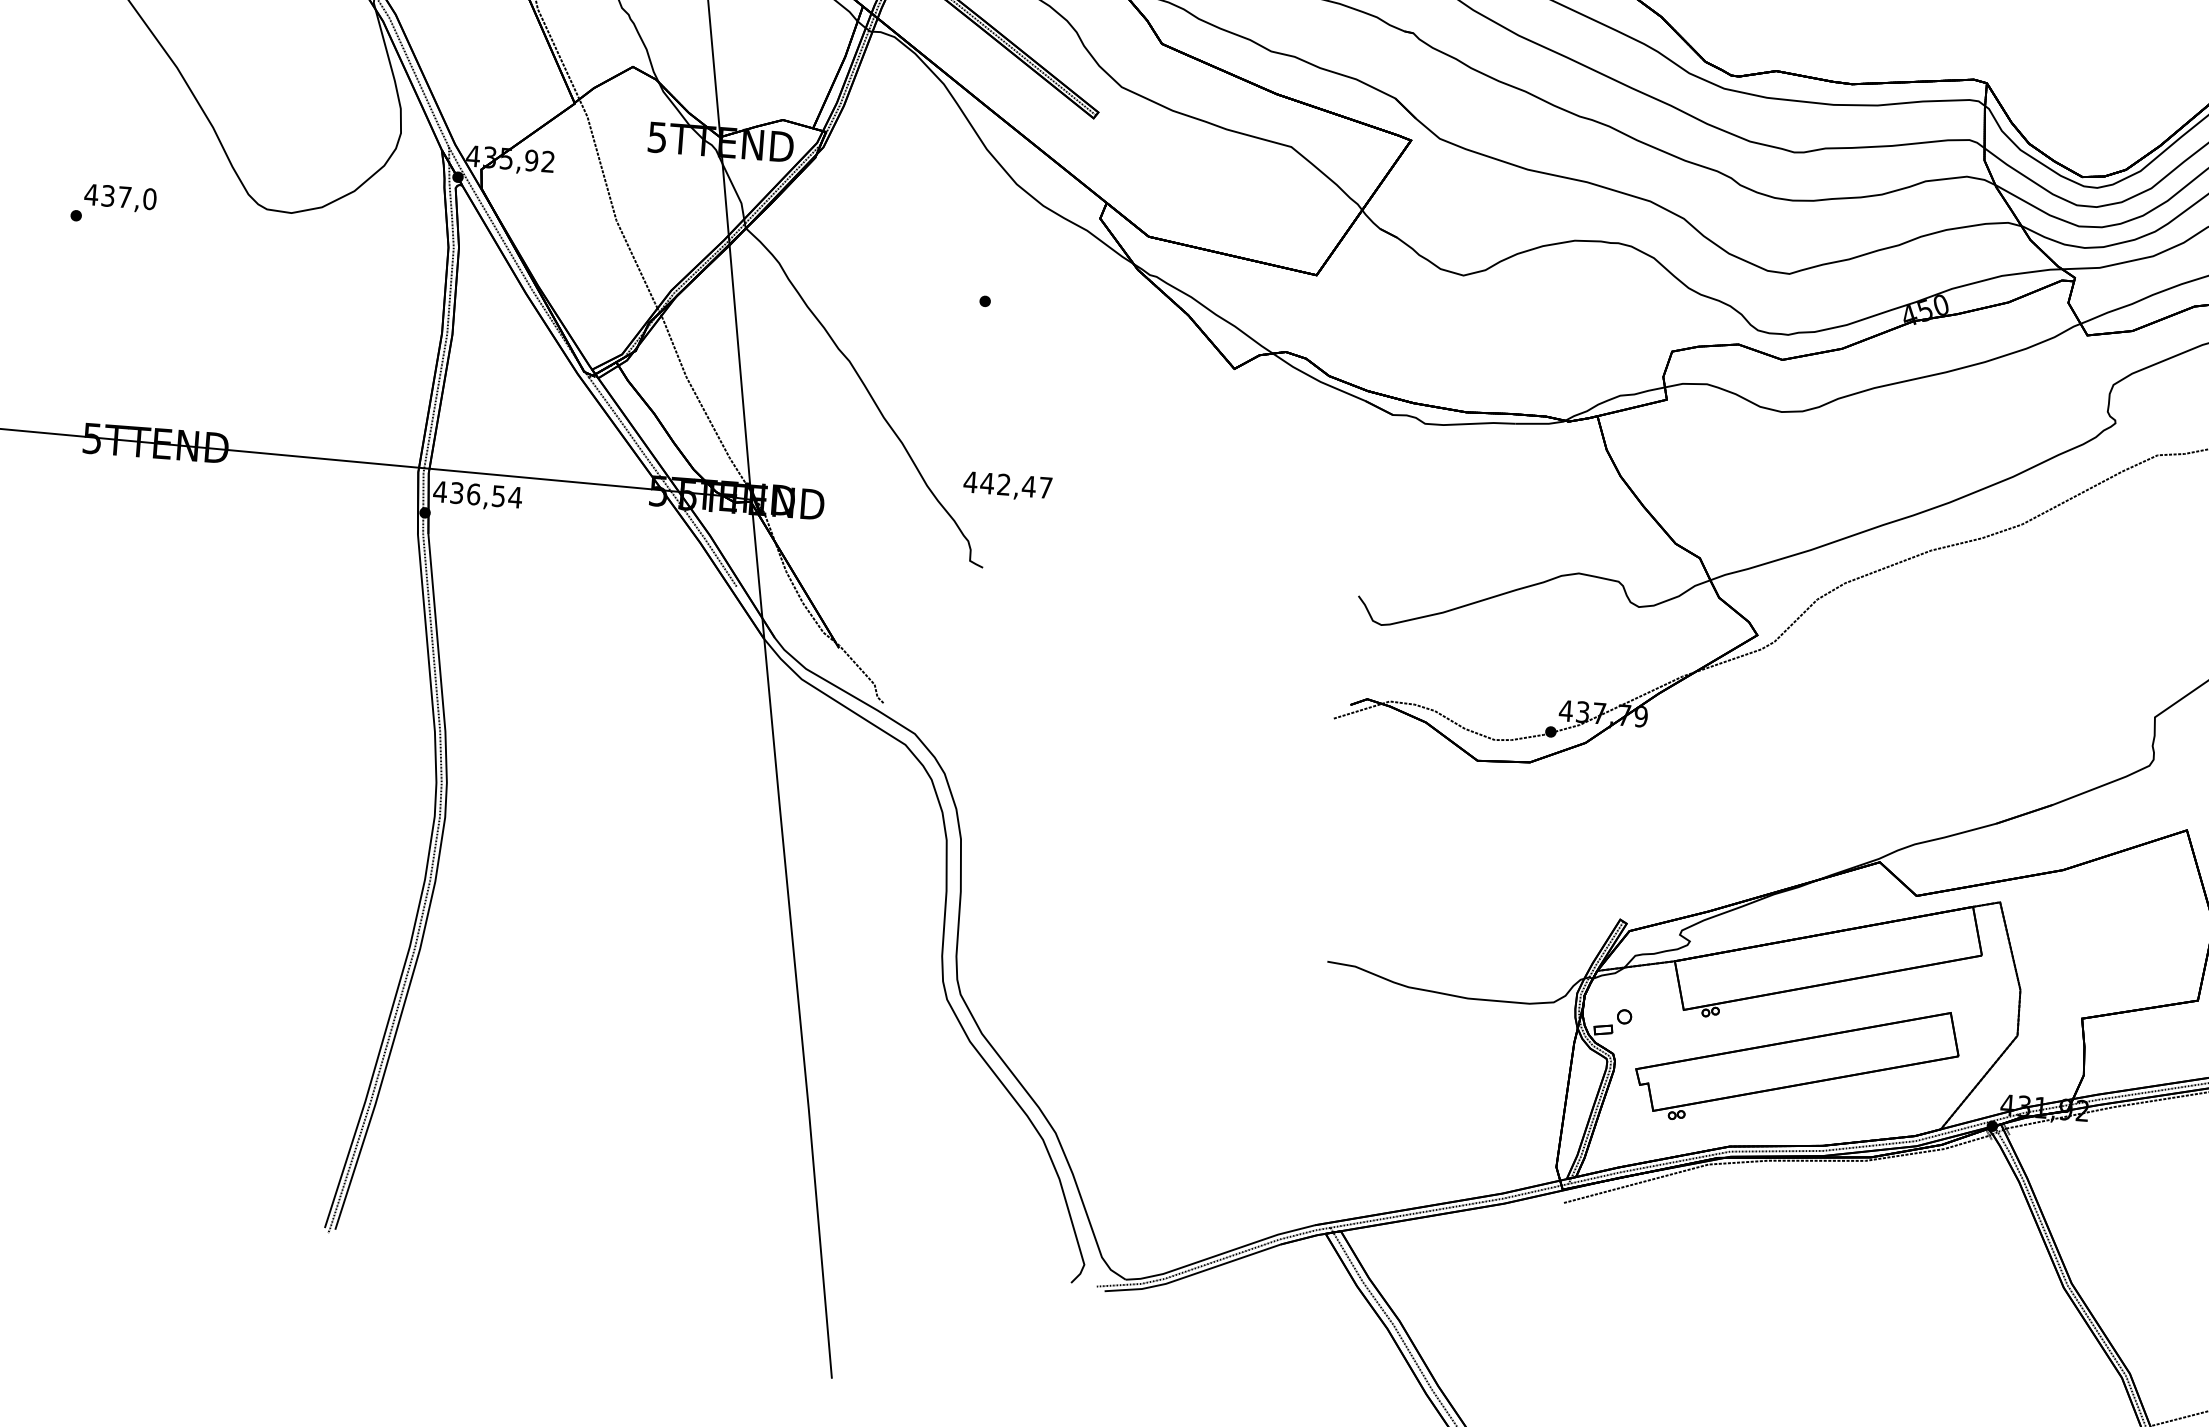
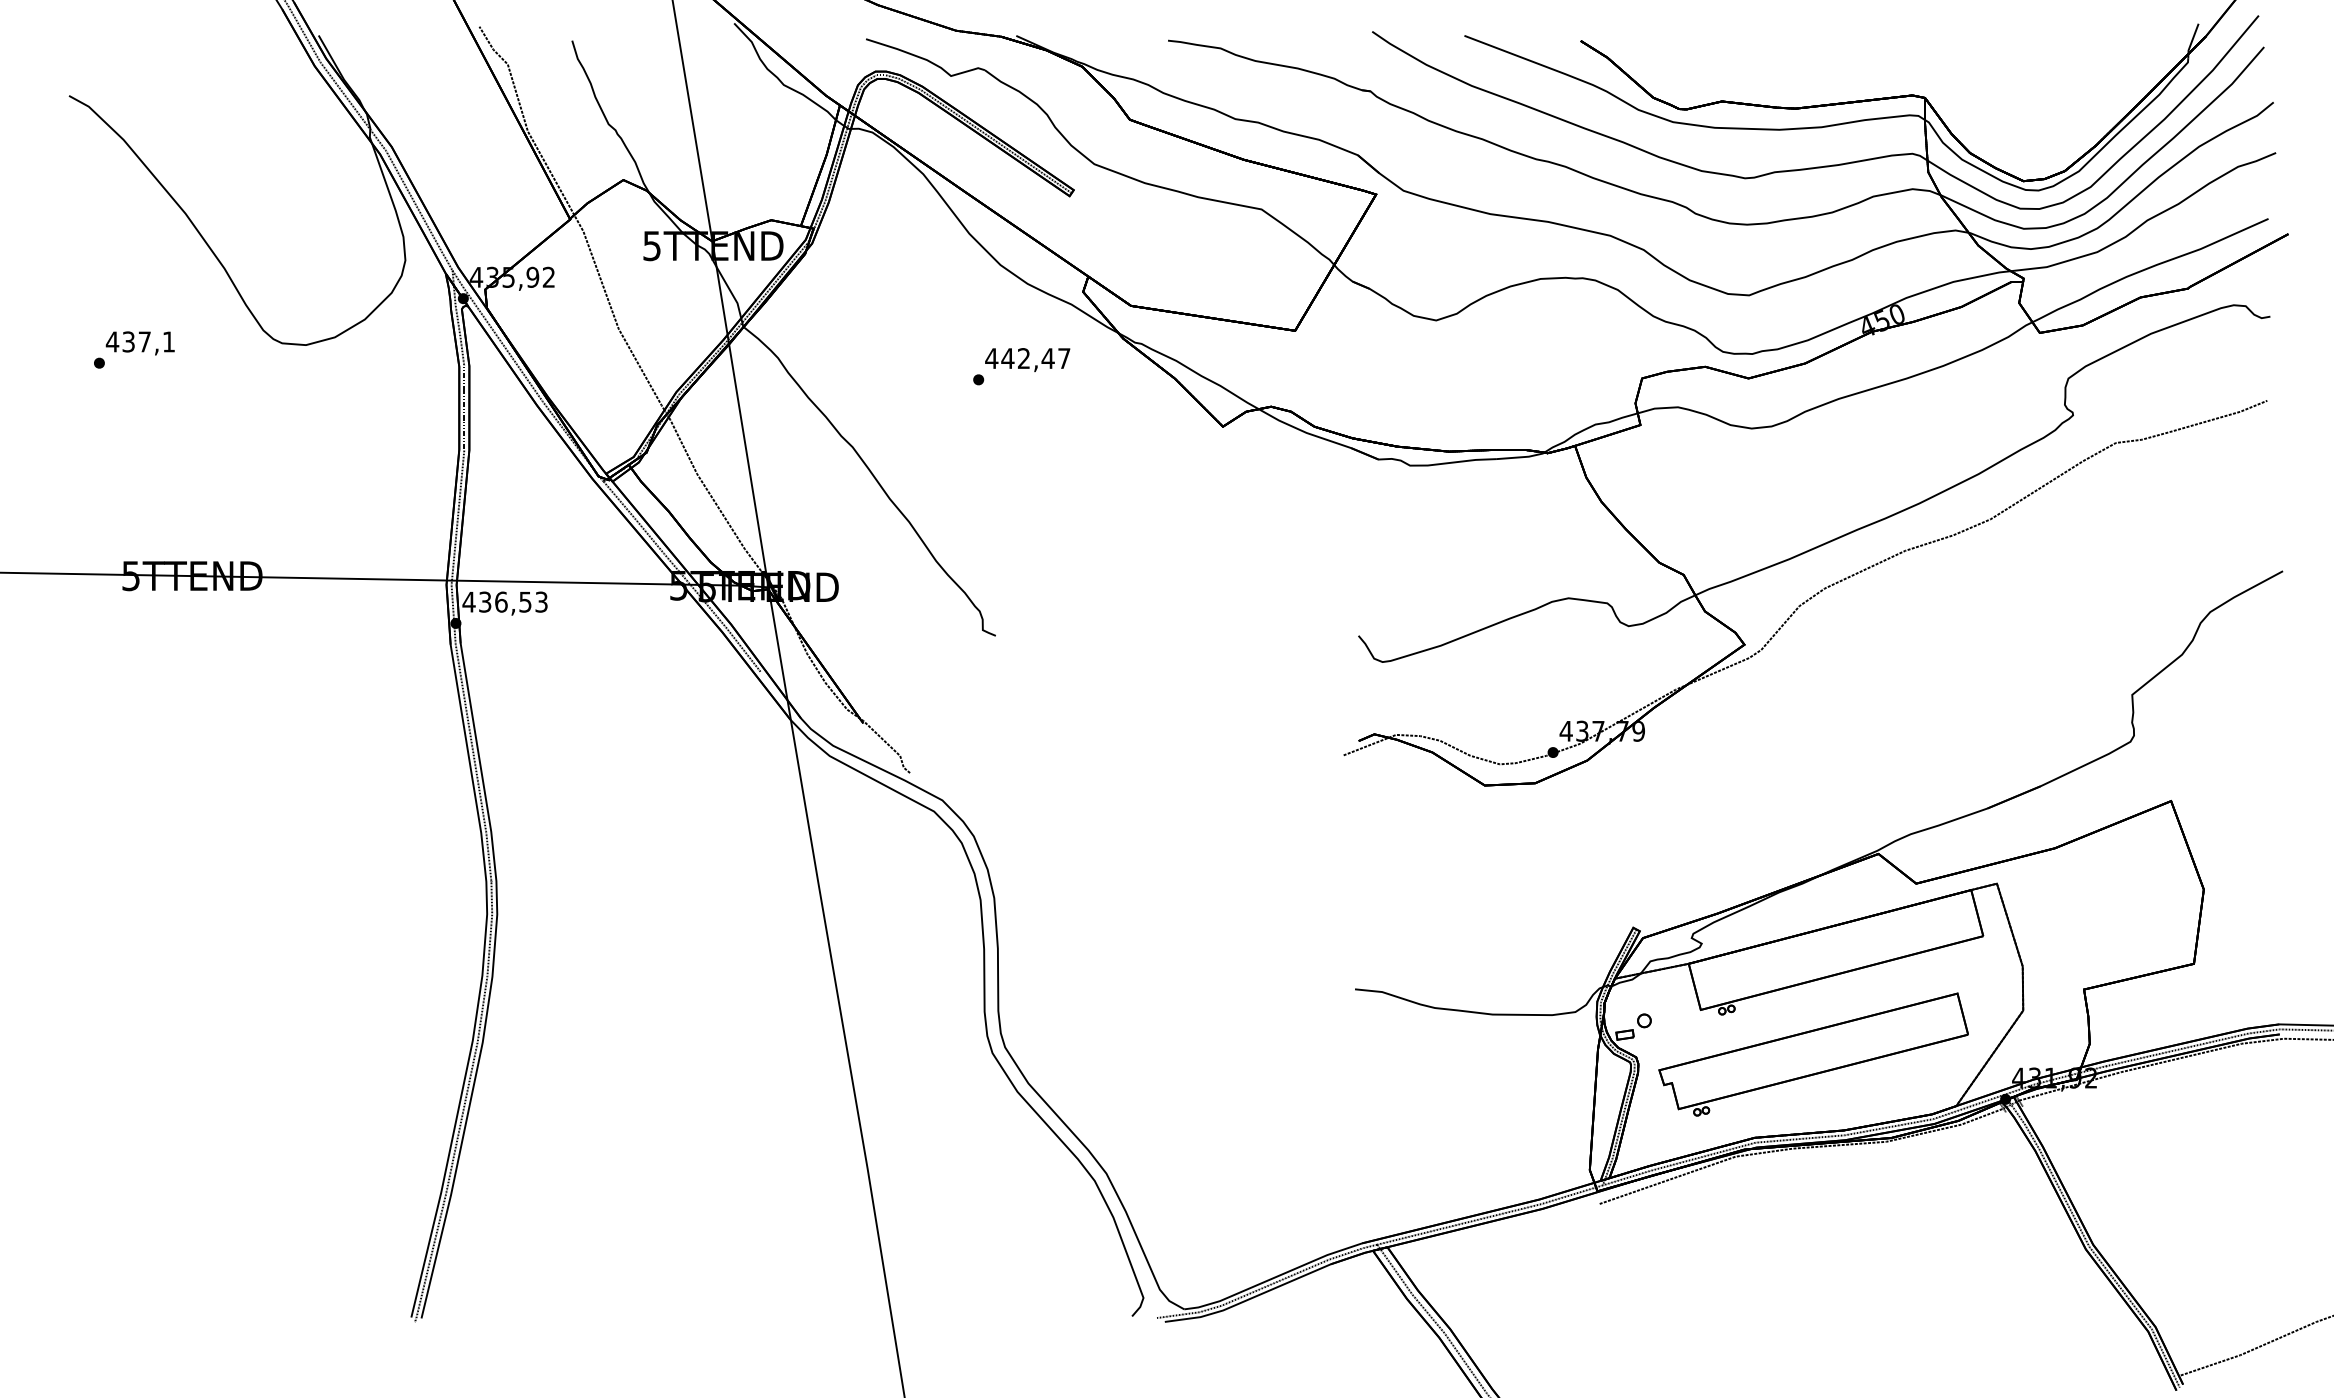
text: (149, 198) -> (168, 341), 437,0 -> 437,1
text: (1007, 485) -> (1027, 359), moved
text: (515, 496) -> (541, 601), 436,54 -> 436,53

